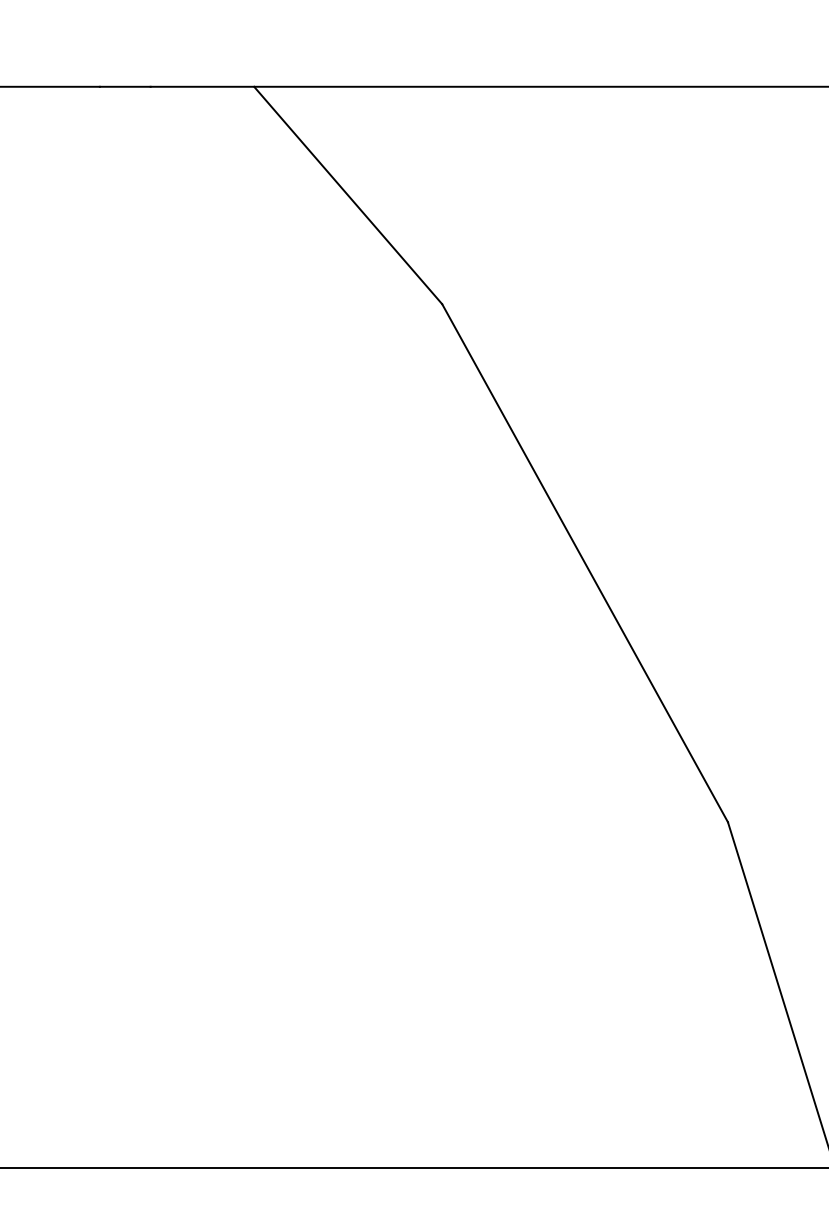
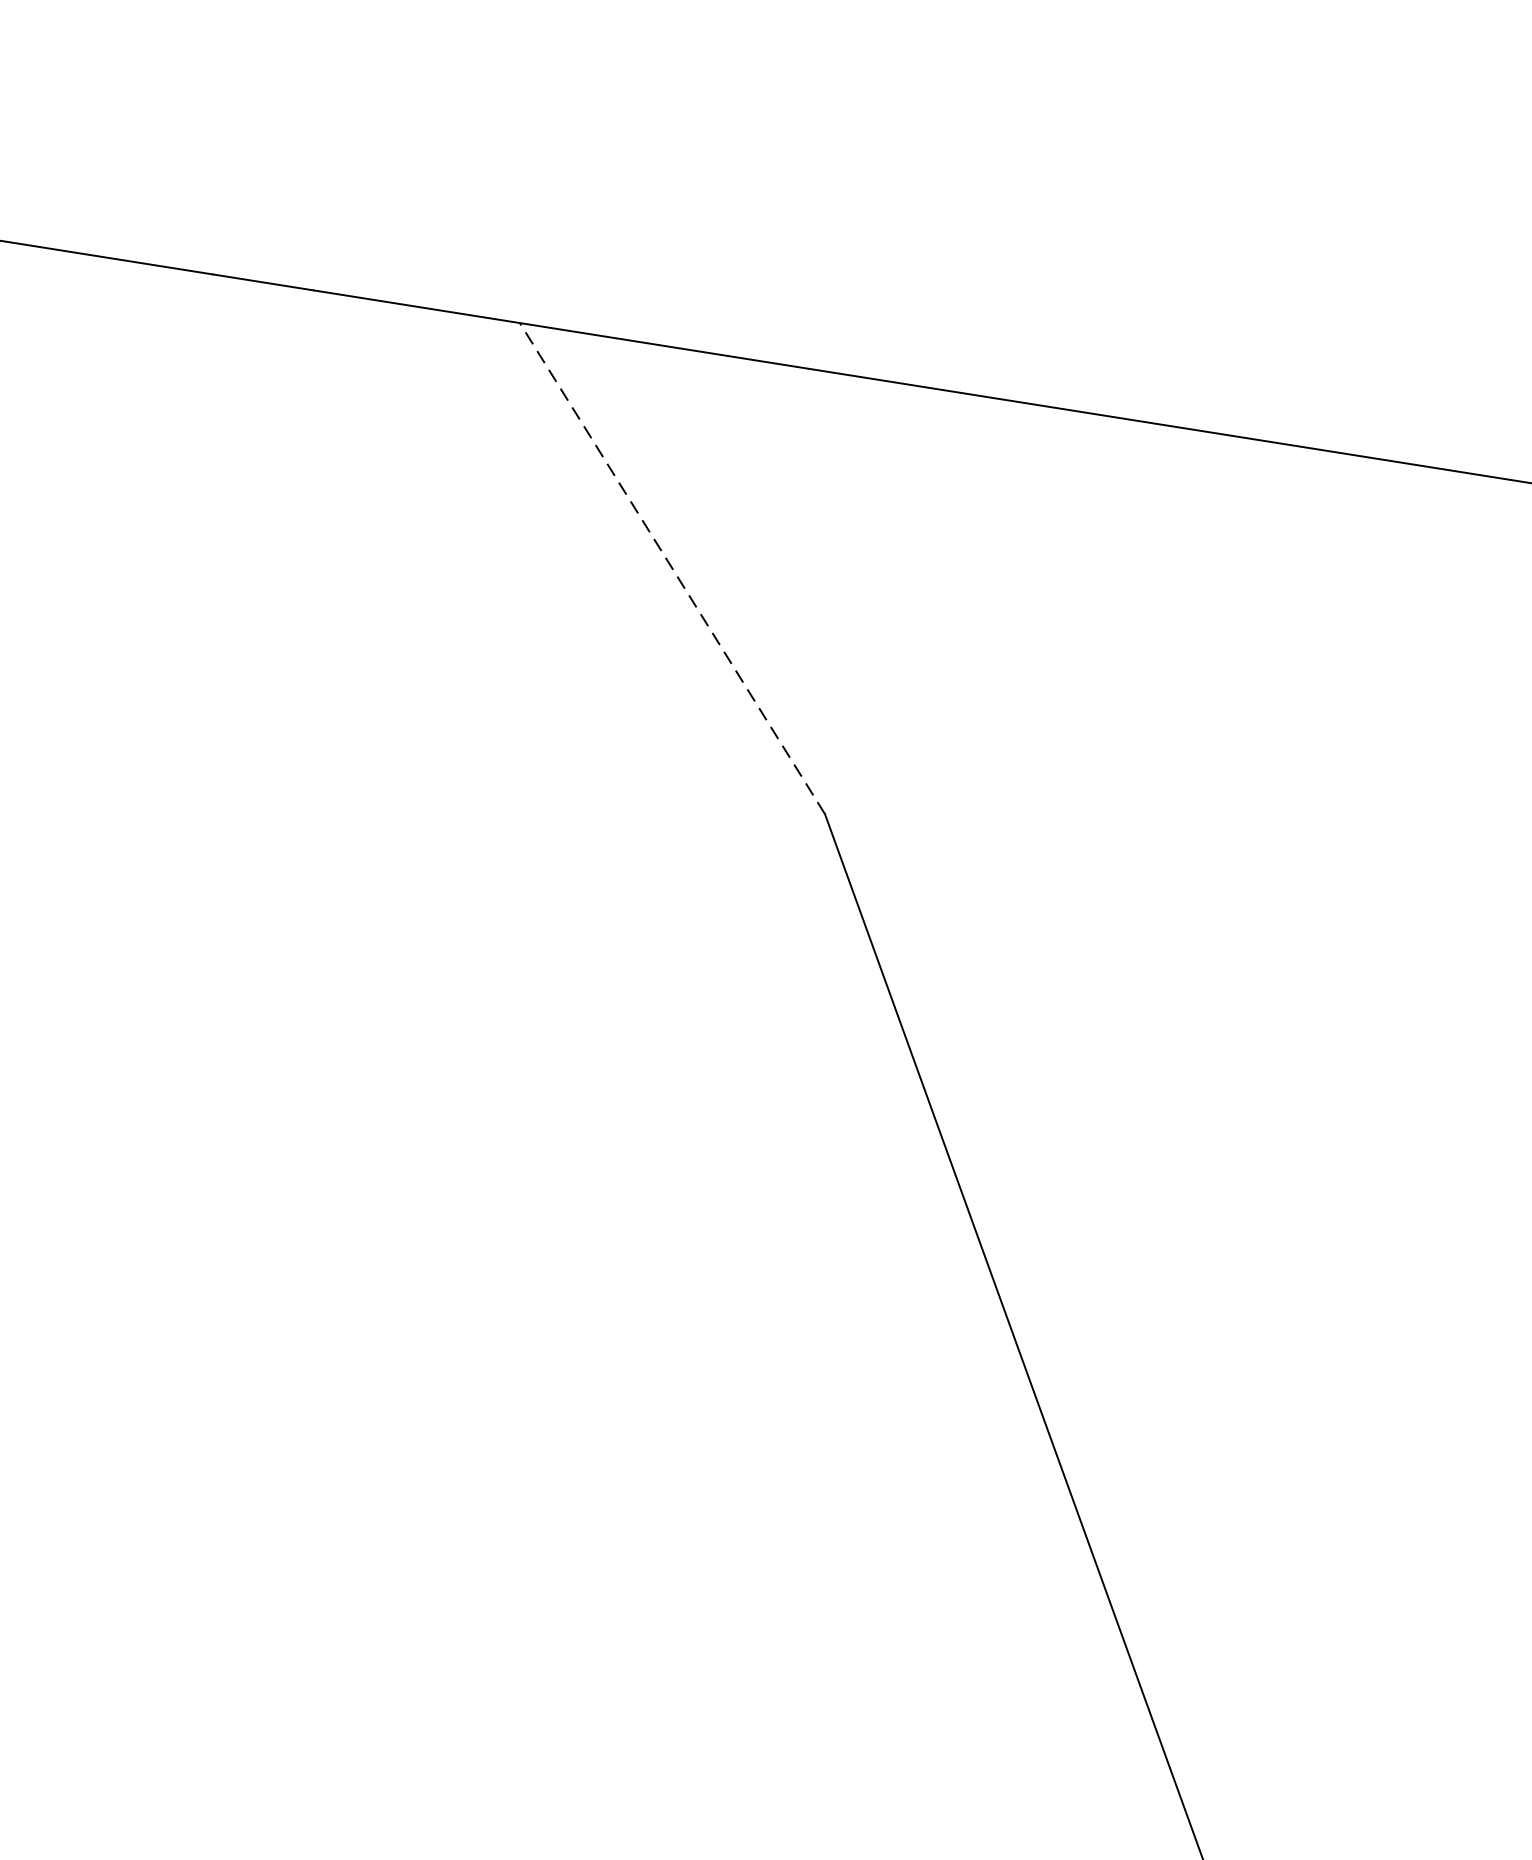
line: (348, 195) -> (673, 568), solid -> dashed

